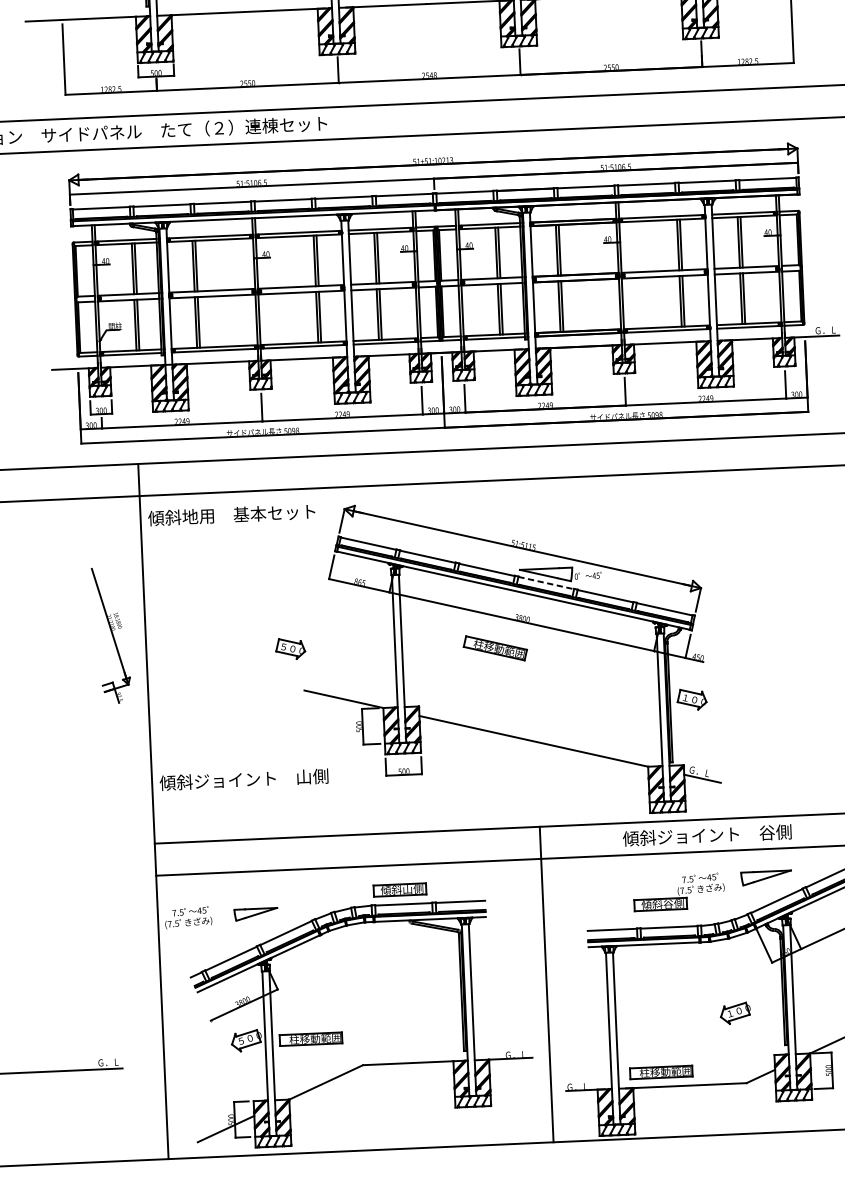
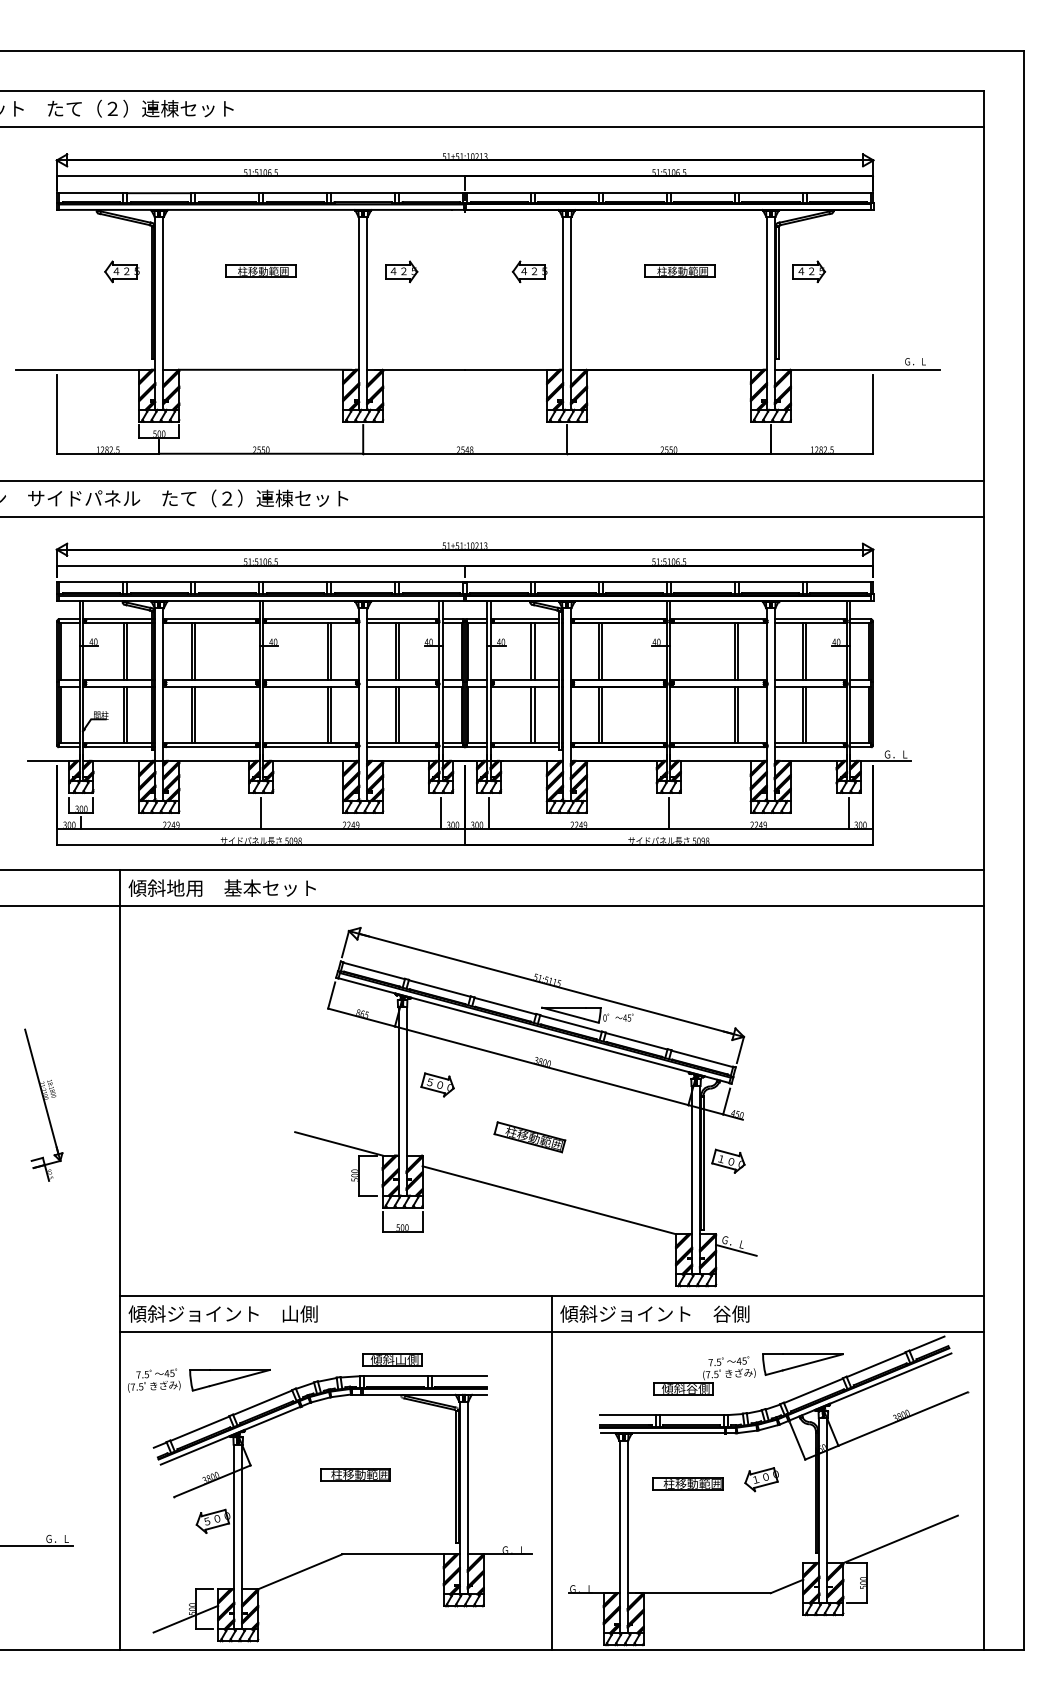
text: (231, 514) -> (221, 887), moved
line: (546, 582) -> (571, 1023), dashed -> solid
part: (111, 634) -> (43, 1104), moved
part: (290, 648) -> (437, 1084), moved
part: (495, 648) -> (529, 1137), moved
text: (243, 779) -> (222, 1313), moved
text: (706, 834) -> (654, 1313), moved
part: (765, 877) -> (802, 1364), size x1.43
part: (255, 914) -> (229, 1380), size x1.67
part: (735, 1013) -> (761, 1479), moved
part: (311, 1038) -> (355, 1474), moved
part: (660, 1071) -> (687, 1483), moved

